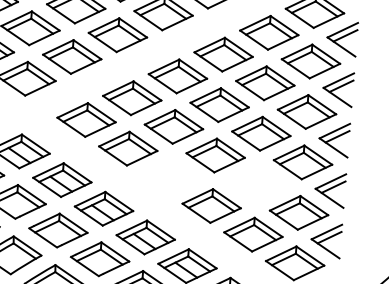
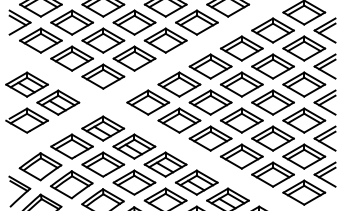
part: (169, 177) -> (210, 138), added
part: (256, 183) -> (272, 138), added

